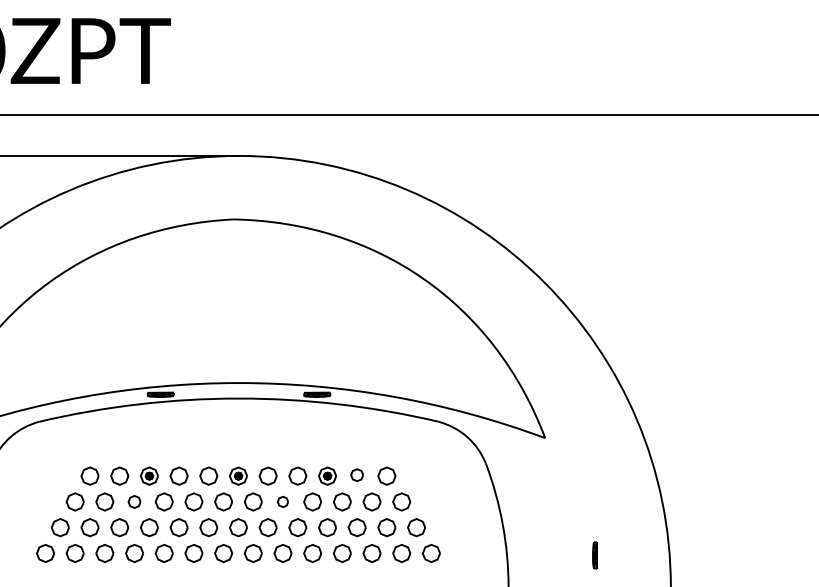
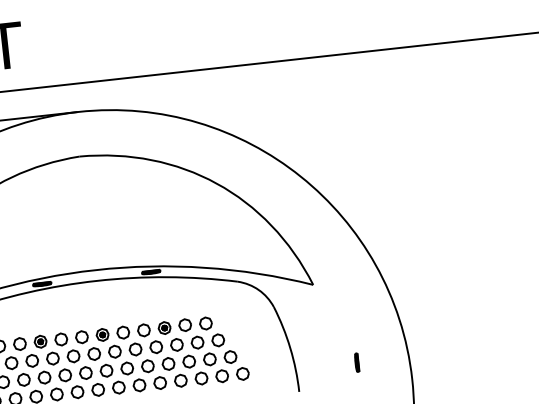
part: (356, 474) -> (184, 324), size x1.43
part: (134, 501) -> (32, 360), size x1.43
part: (282, 501) -> (135, 349), size x1.67

